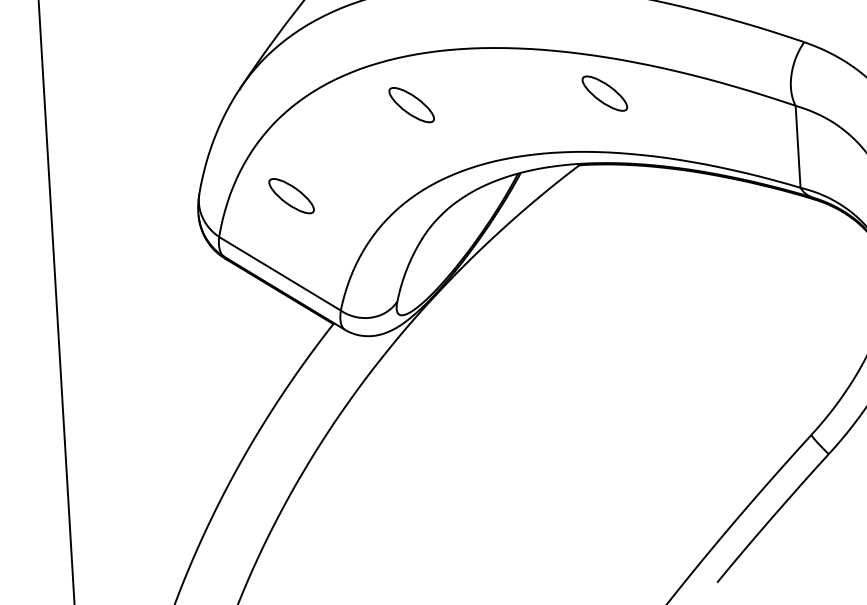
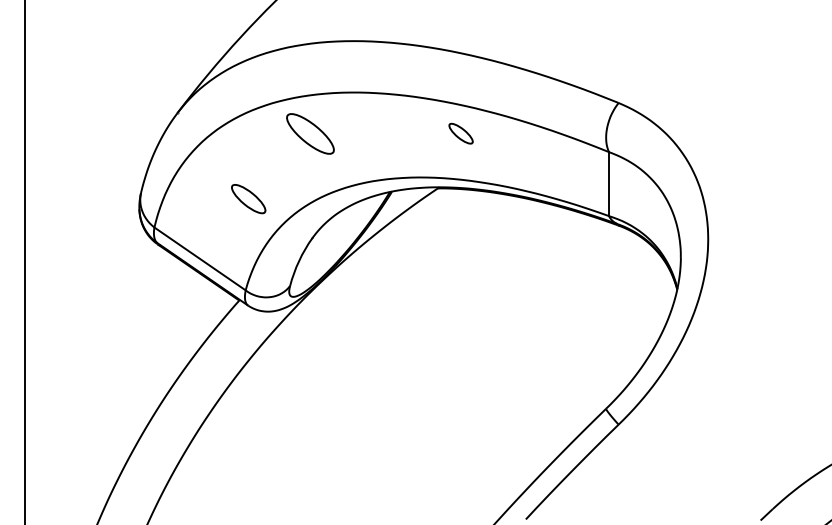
part: (604, 93) -> (460, 133), size x0.7
part: (410, 104) -> (309, 133), size x1.4
part: (291, 196) -> (248, 199), moved

